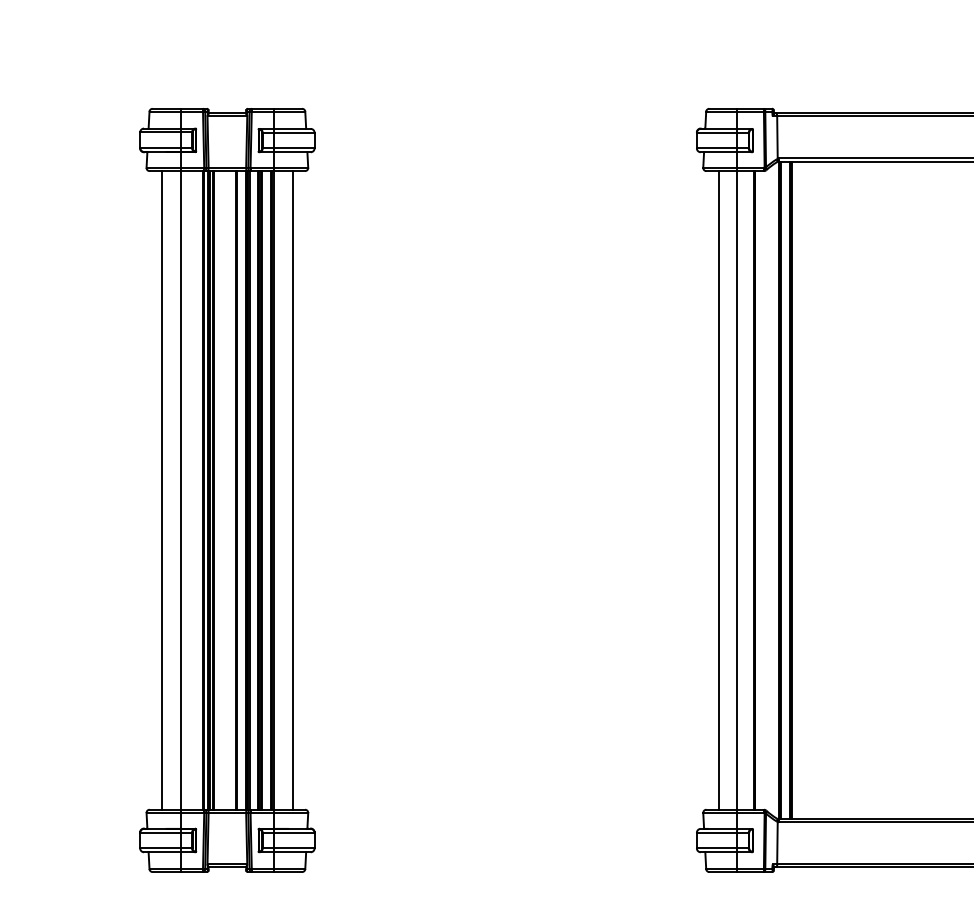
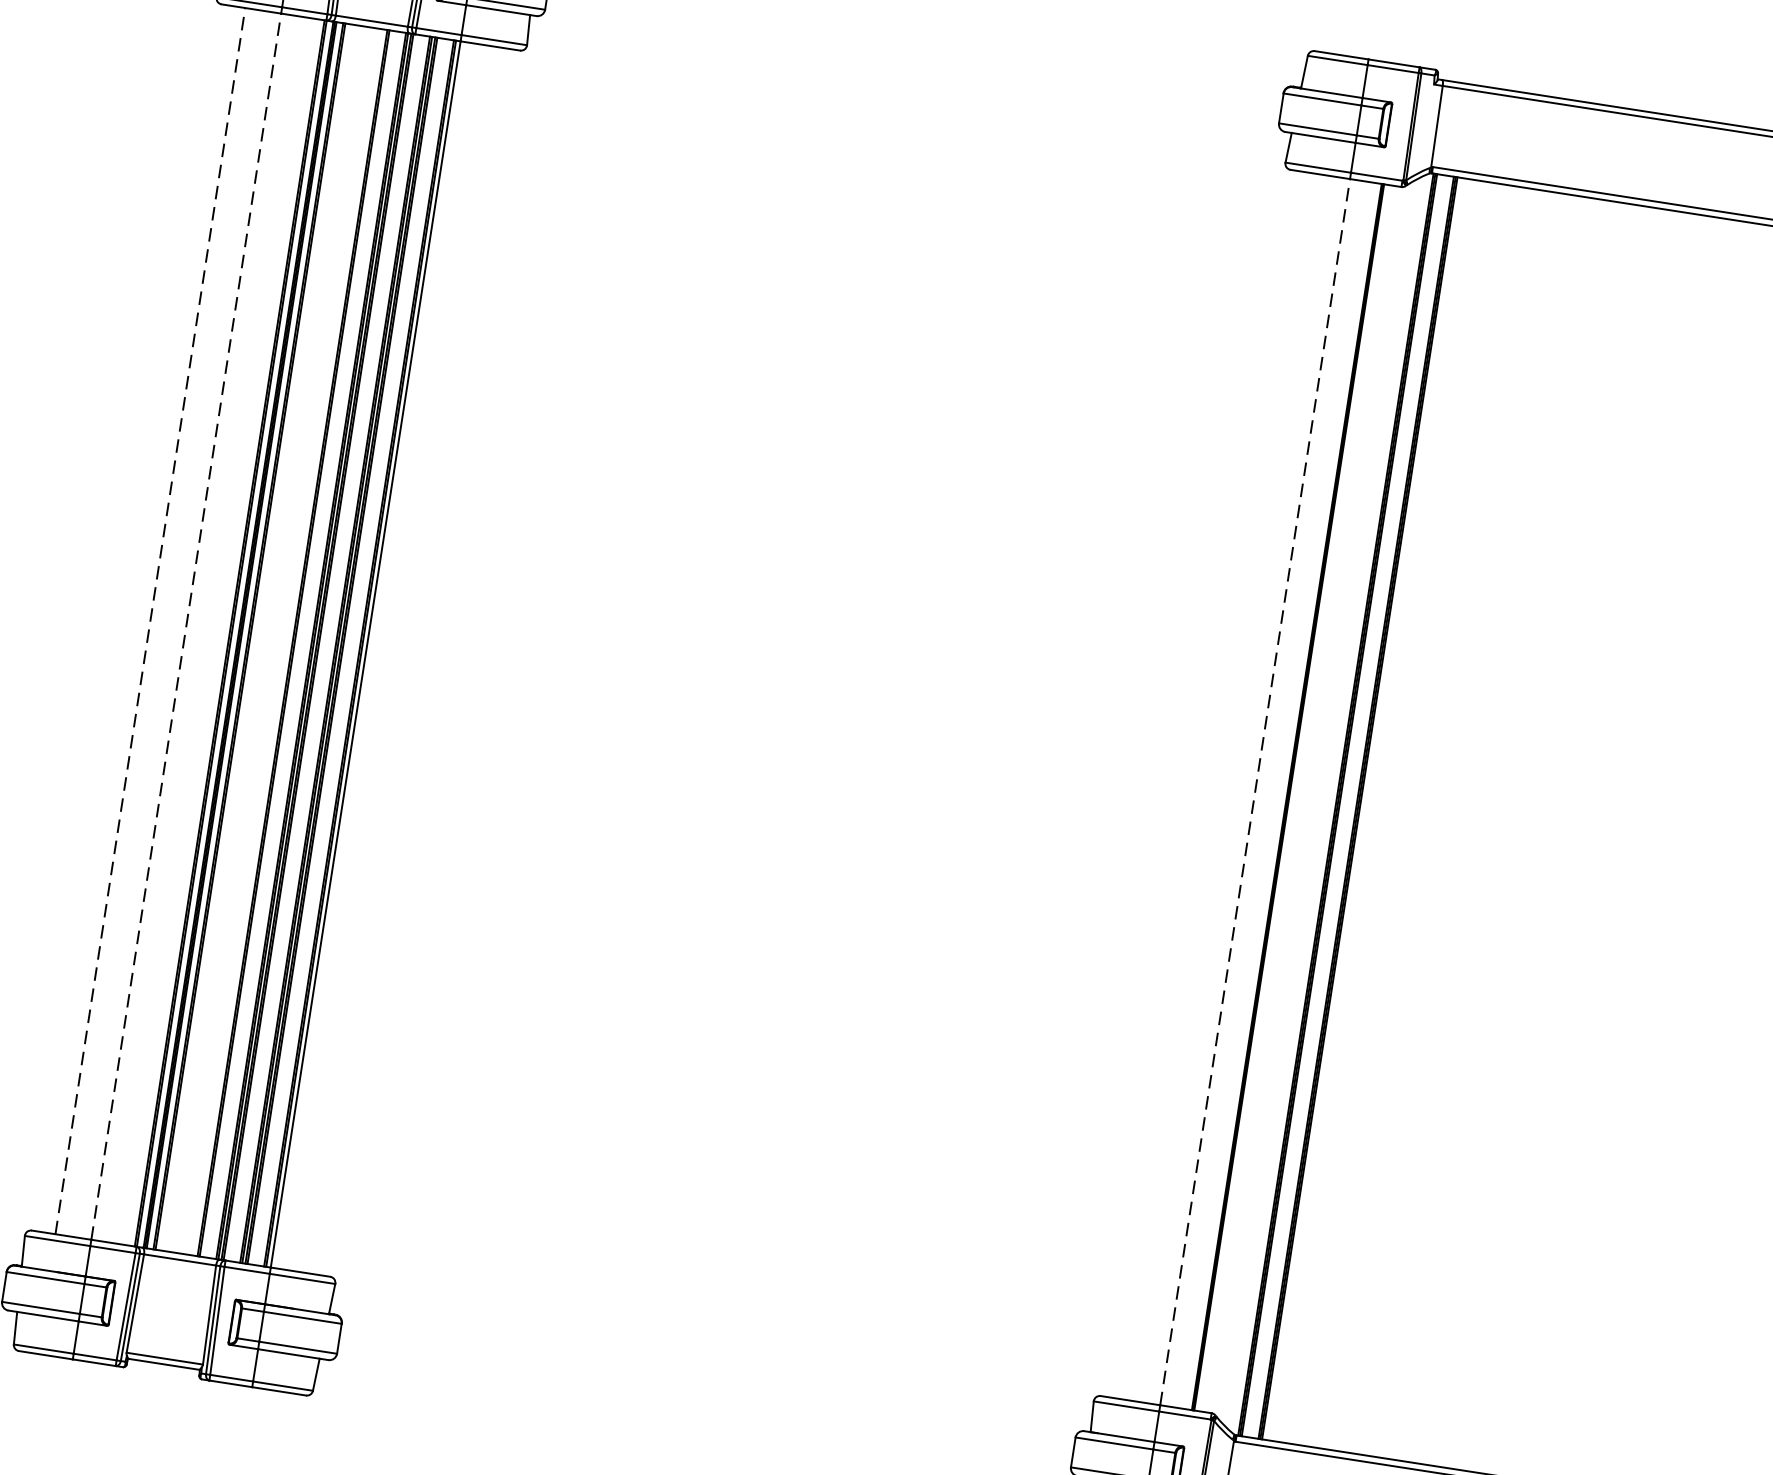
line: (161, 489) -> (149, 619), solid -> dashed
line: (180, 489) -> (186, 624), solid -> dashed
line: (737, 489) -> (1255, 790), solid -> dashed
line: (292, 490) -> (400, 660), removed
line: (718, 490) -> (1218, 786), removed

